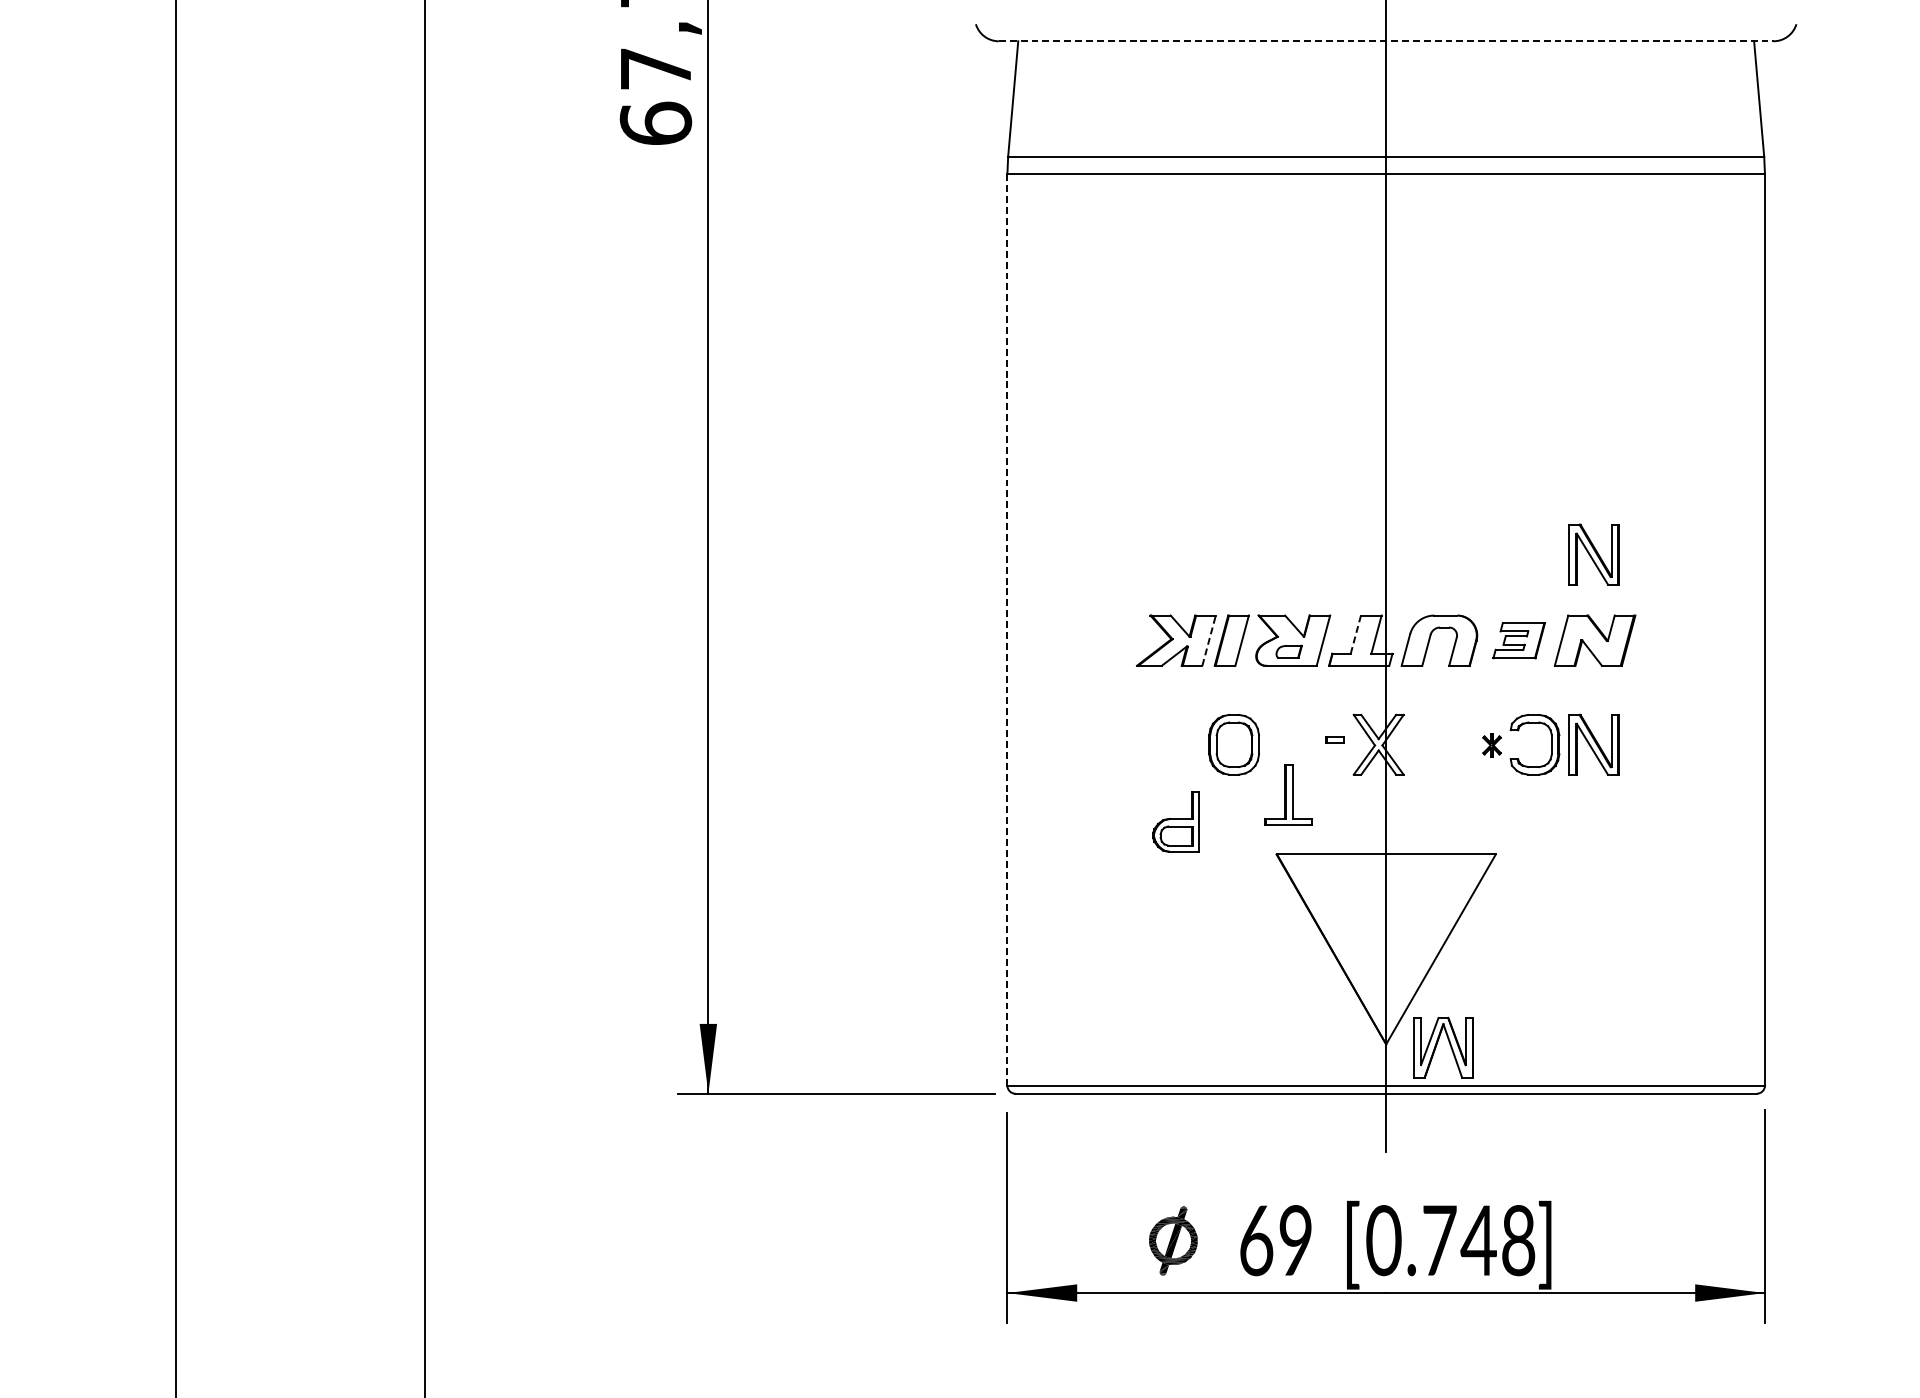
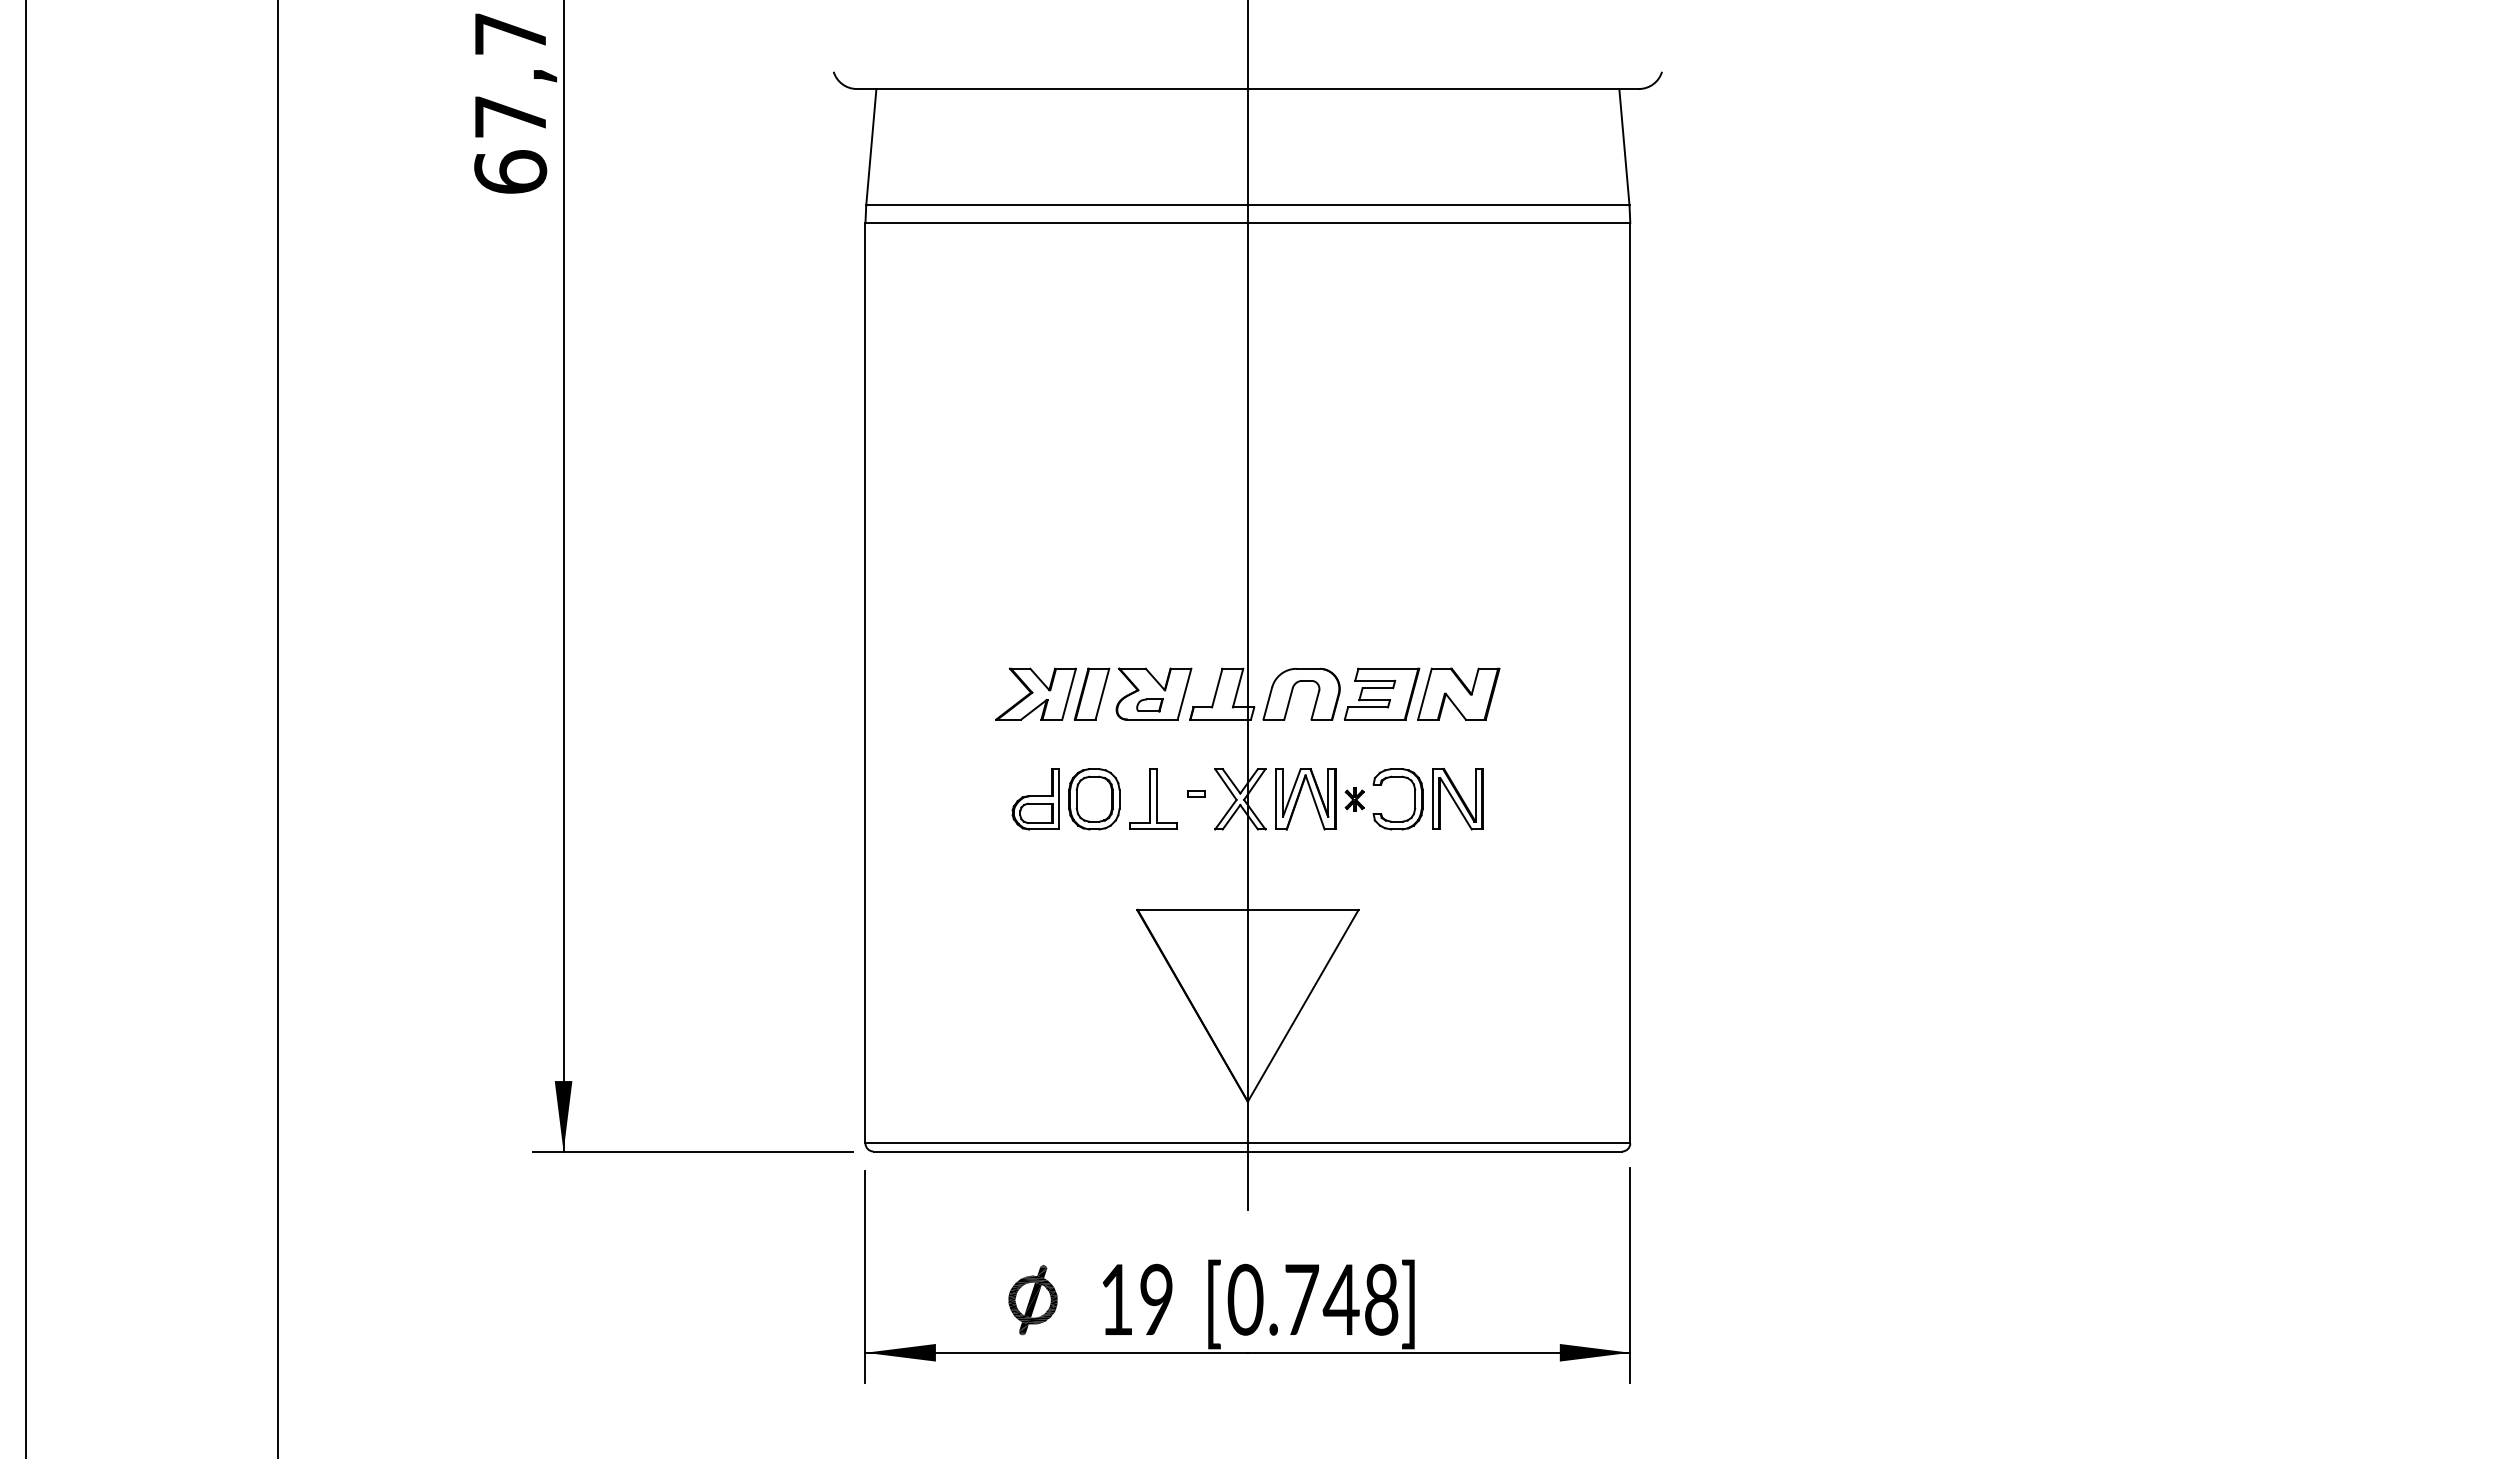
line: (1386, 41) -> (1248, 89), dashed -> solid
part: (1593, 554) -> (1457, 607), removed
line: (1007, 629) -> (865, 682), dashed -> solid
line: (1356, 634) -> (1217, 687), dashed -> solid
line: (1209, 640) -> (1069, 693), dashed -> solid
part: (1519, 640) -> (1382, 693), size x1.43
part: (1288, 794) -> (1153, 798), moved
part: (1175, 822) -> (1035, 799), moved
part: (1437, 1045) -> (1299, 796), moved
text: (1256, 1240) -> (1116, 1299), 69 -> 19

